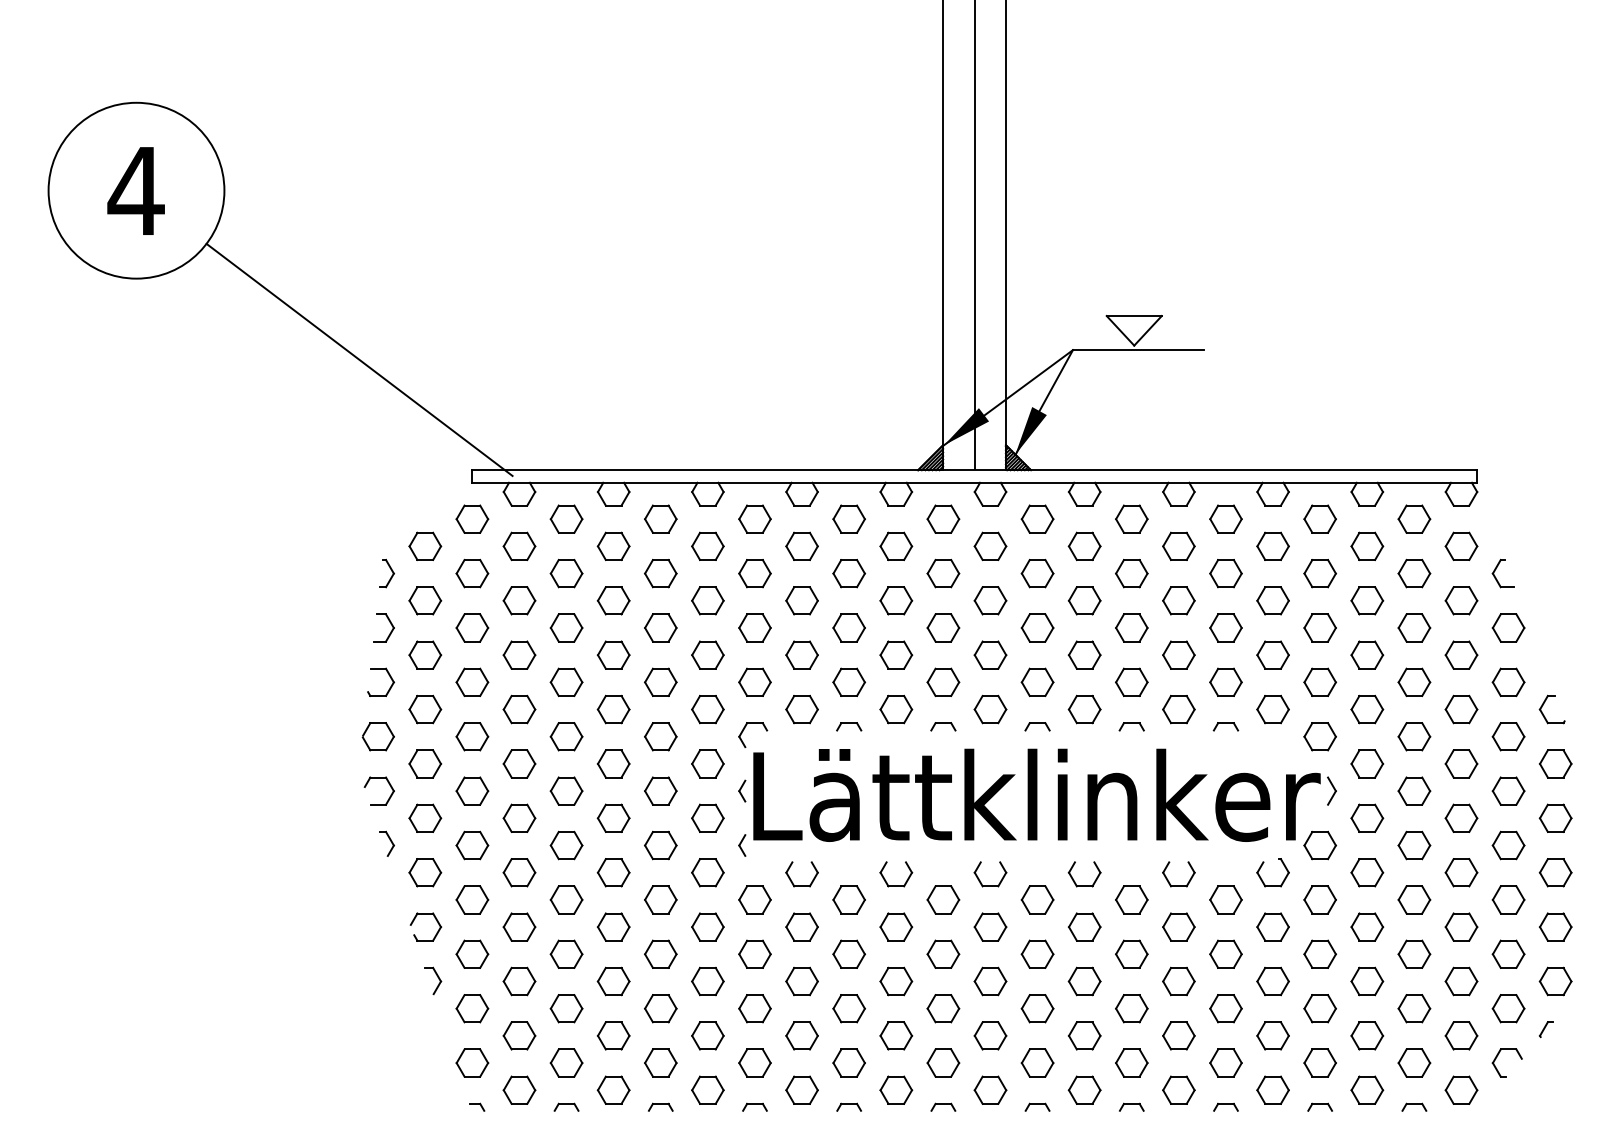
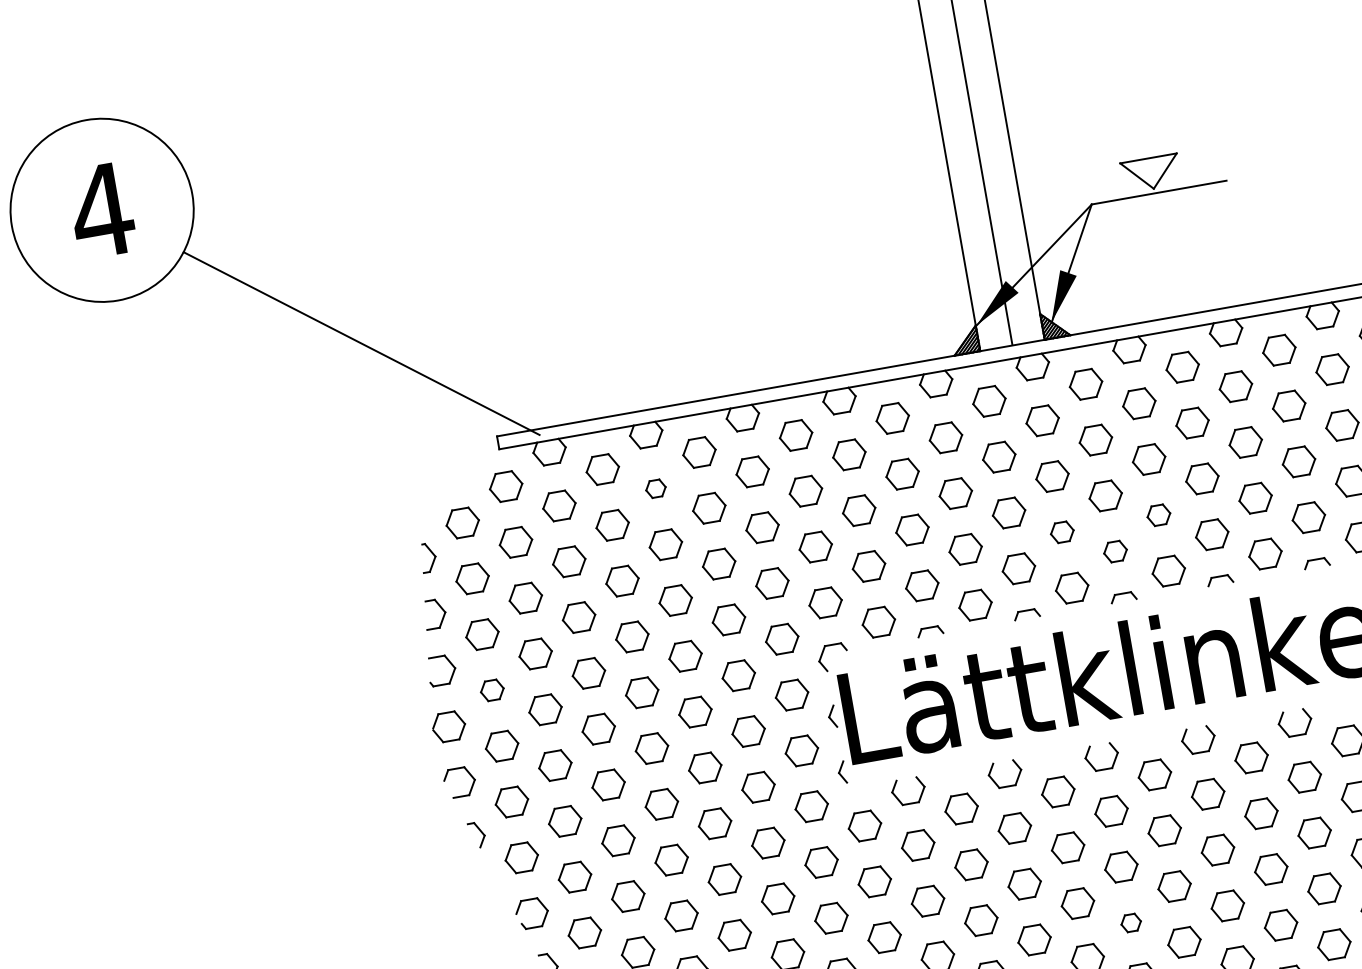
part: (613, 545) -> (655, 488), size x0.6
part: (990, 654) -> (1062, 531), size x0.7
part: (1084, 654) -> (1158, 514), size x0.7
part: (1037, 681) -> (1115, 550), size x0.7
part: (425, 709) -> (492, 690), size x0.7
part: (990, 1035) -> (1131, 922), size x0.6

